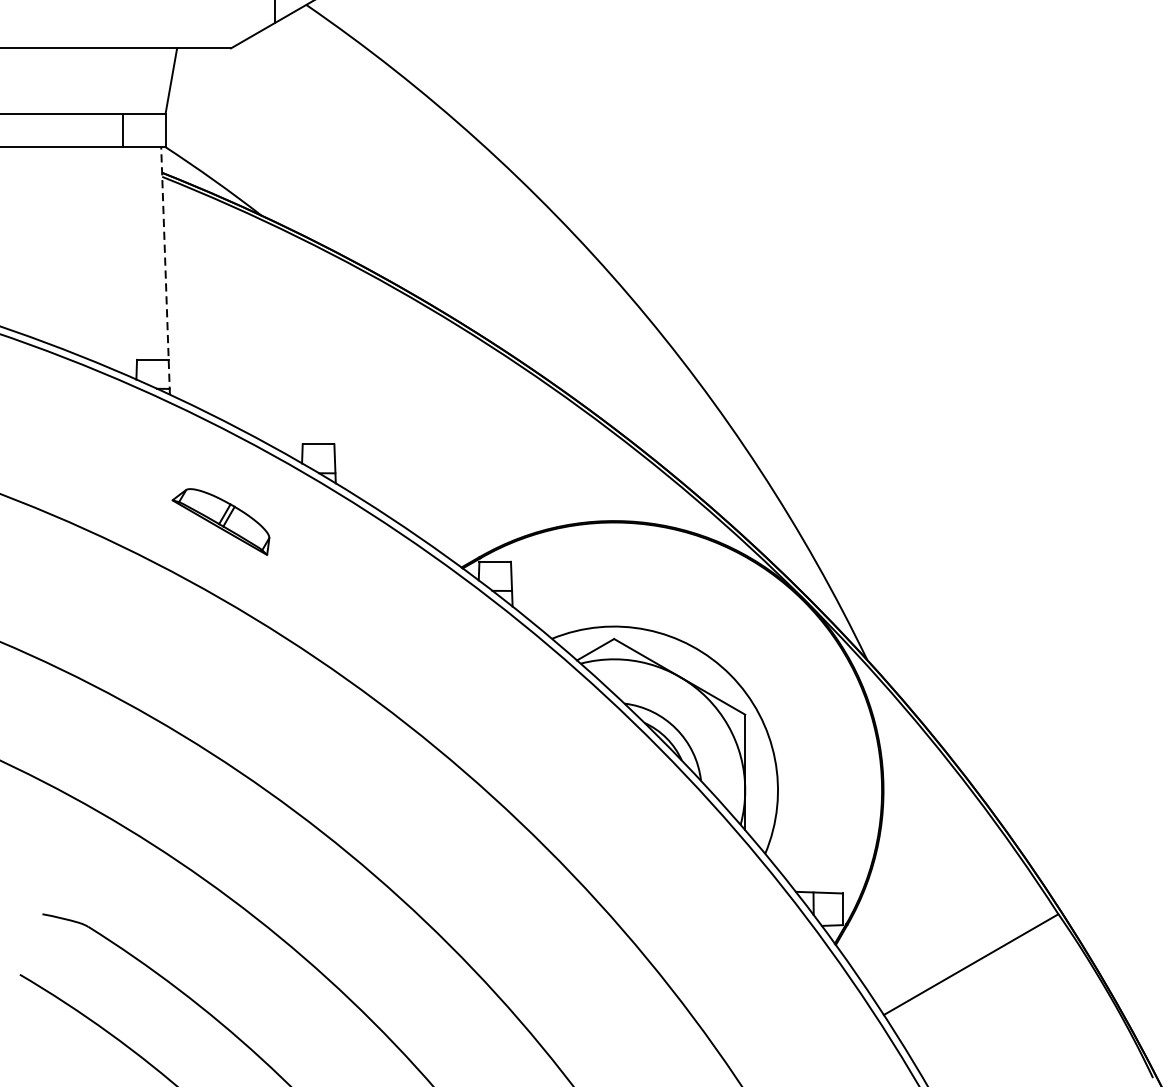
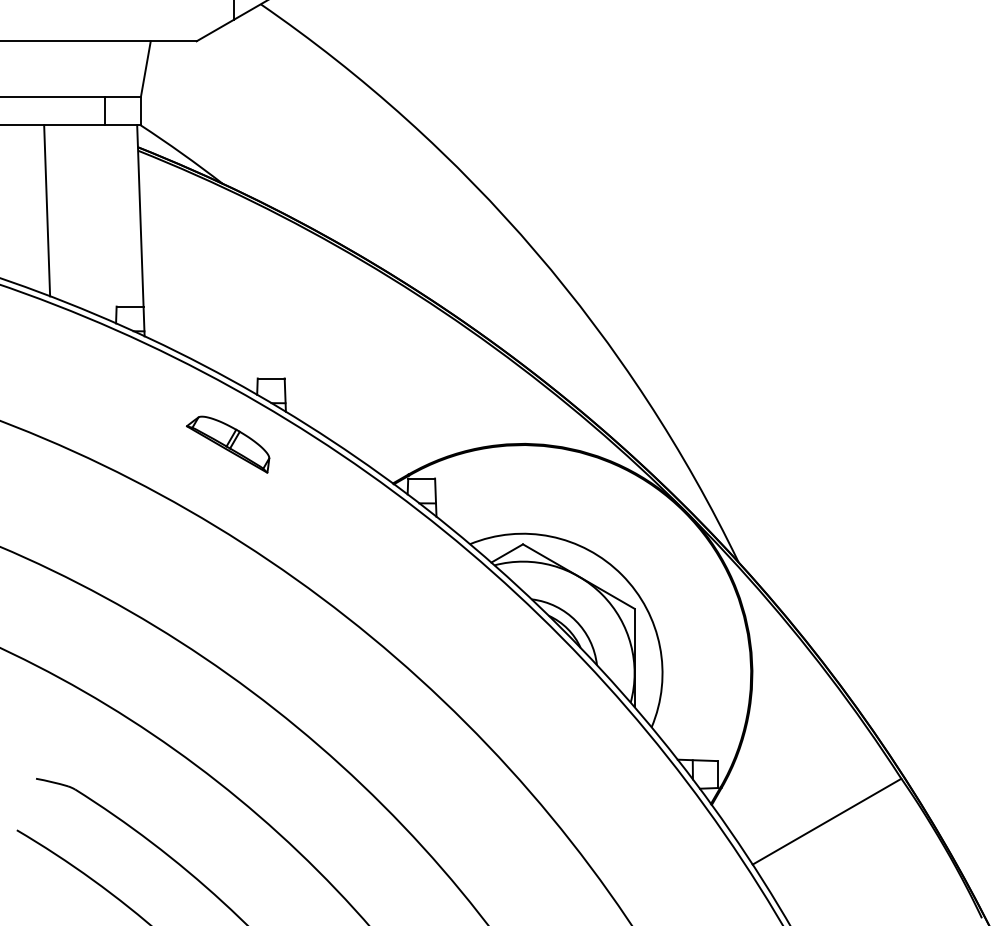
line: (55, 247) -> (47, 210), added
line: (165, 270) -> (140, 230), dashed -> solid
part: (221, 521) -> (228, 444), moved

